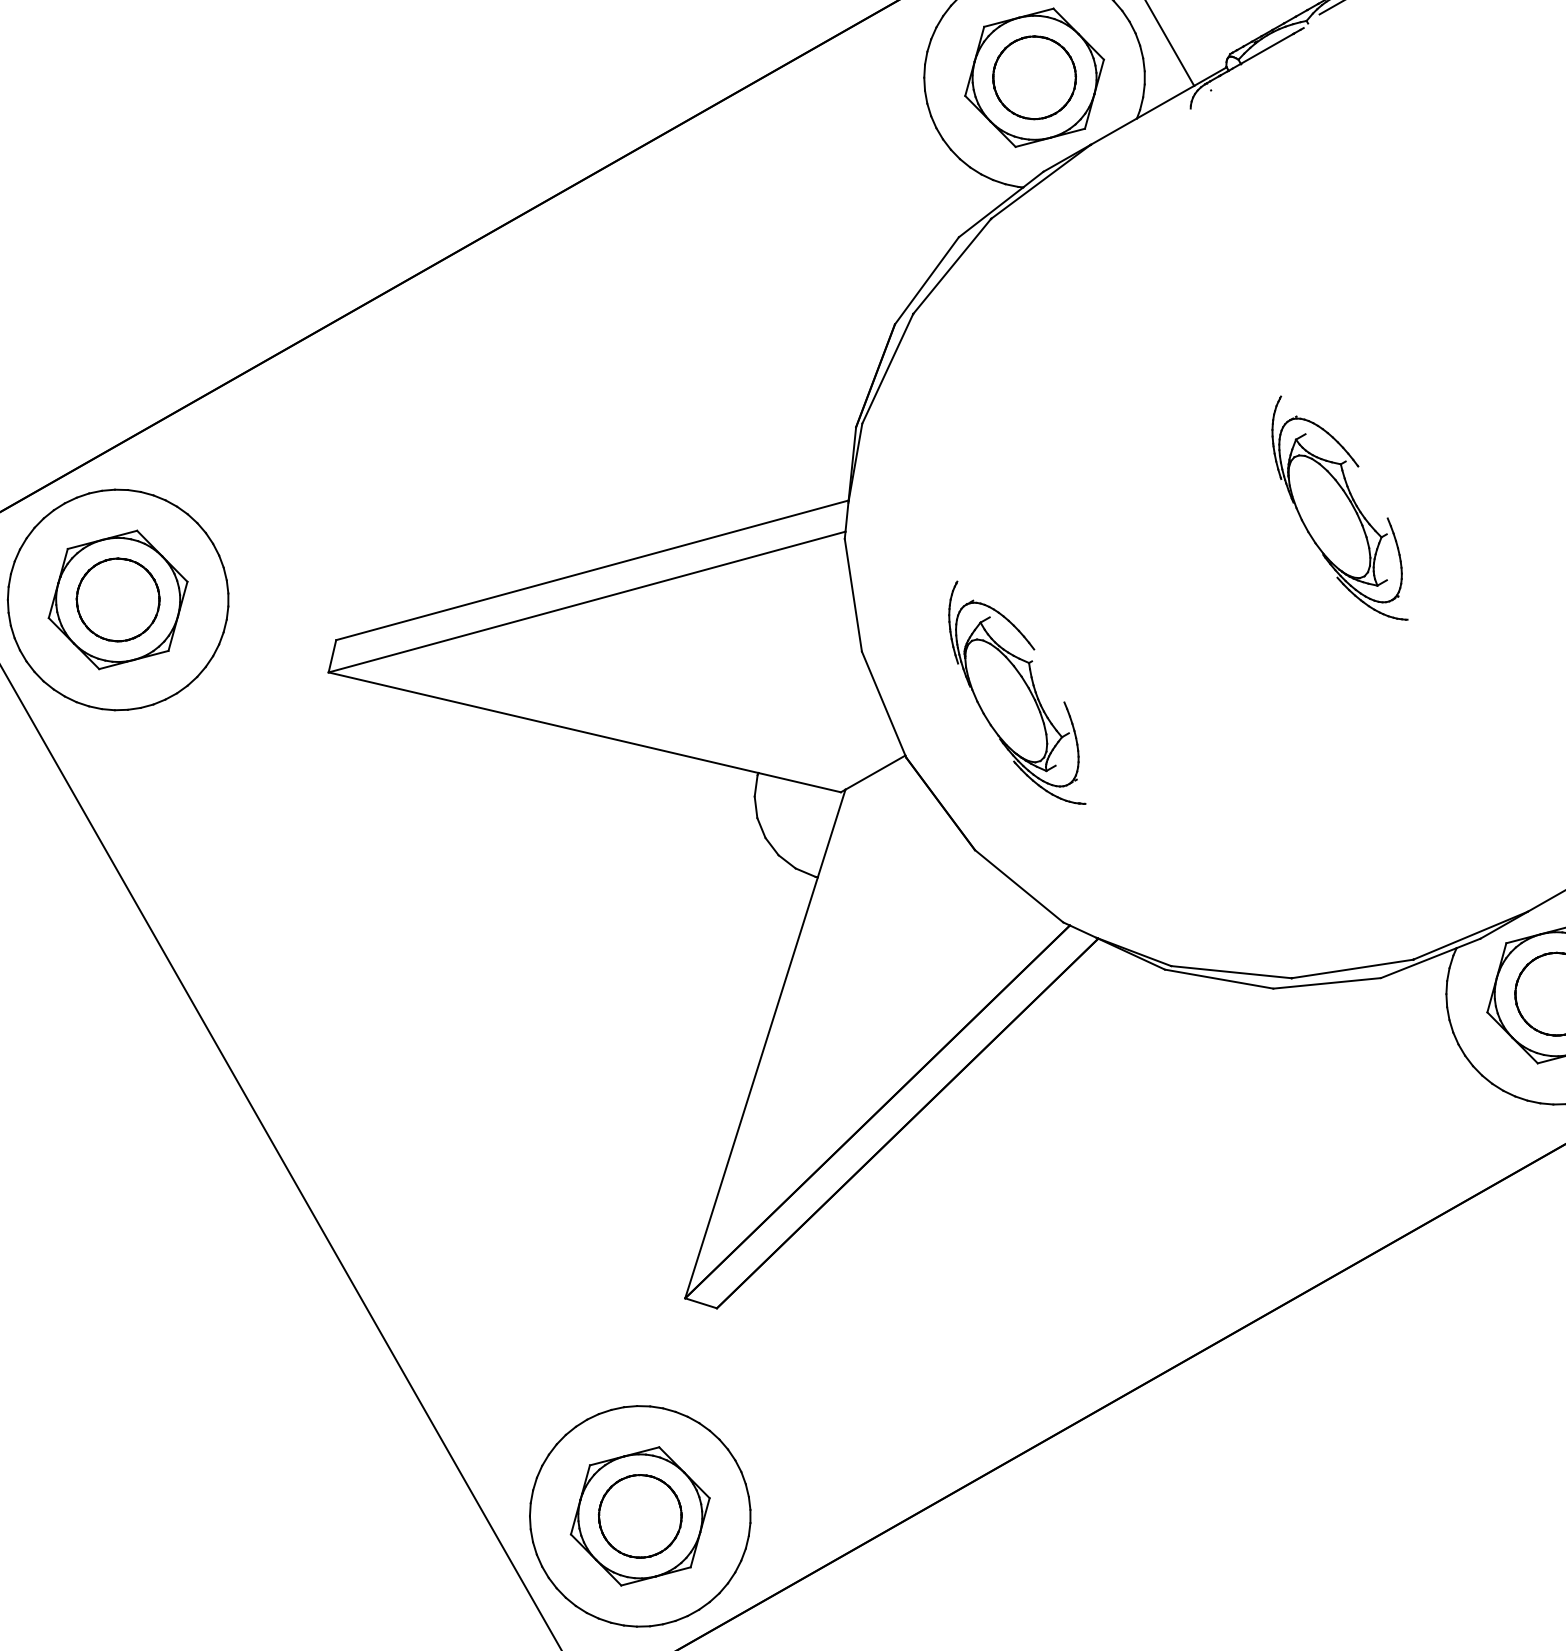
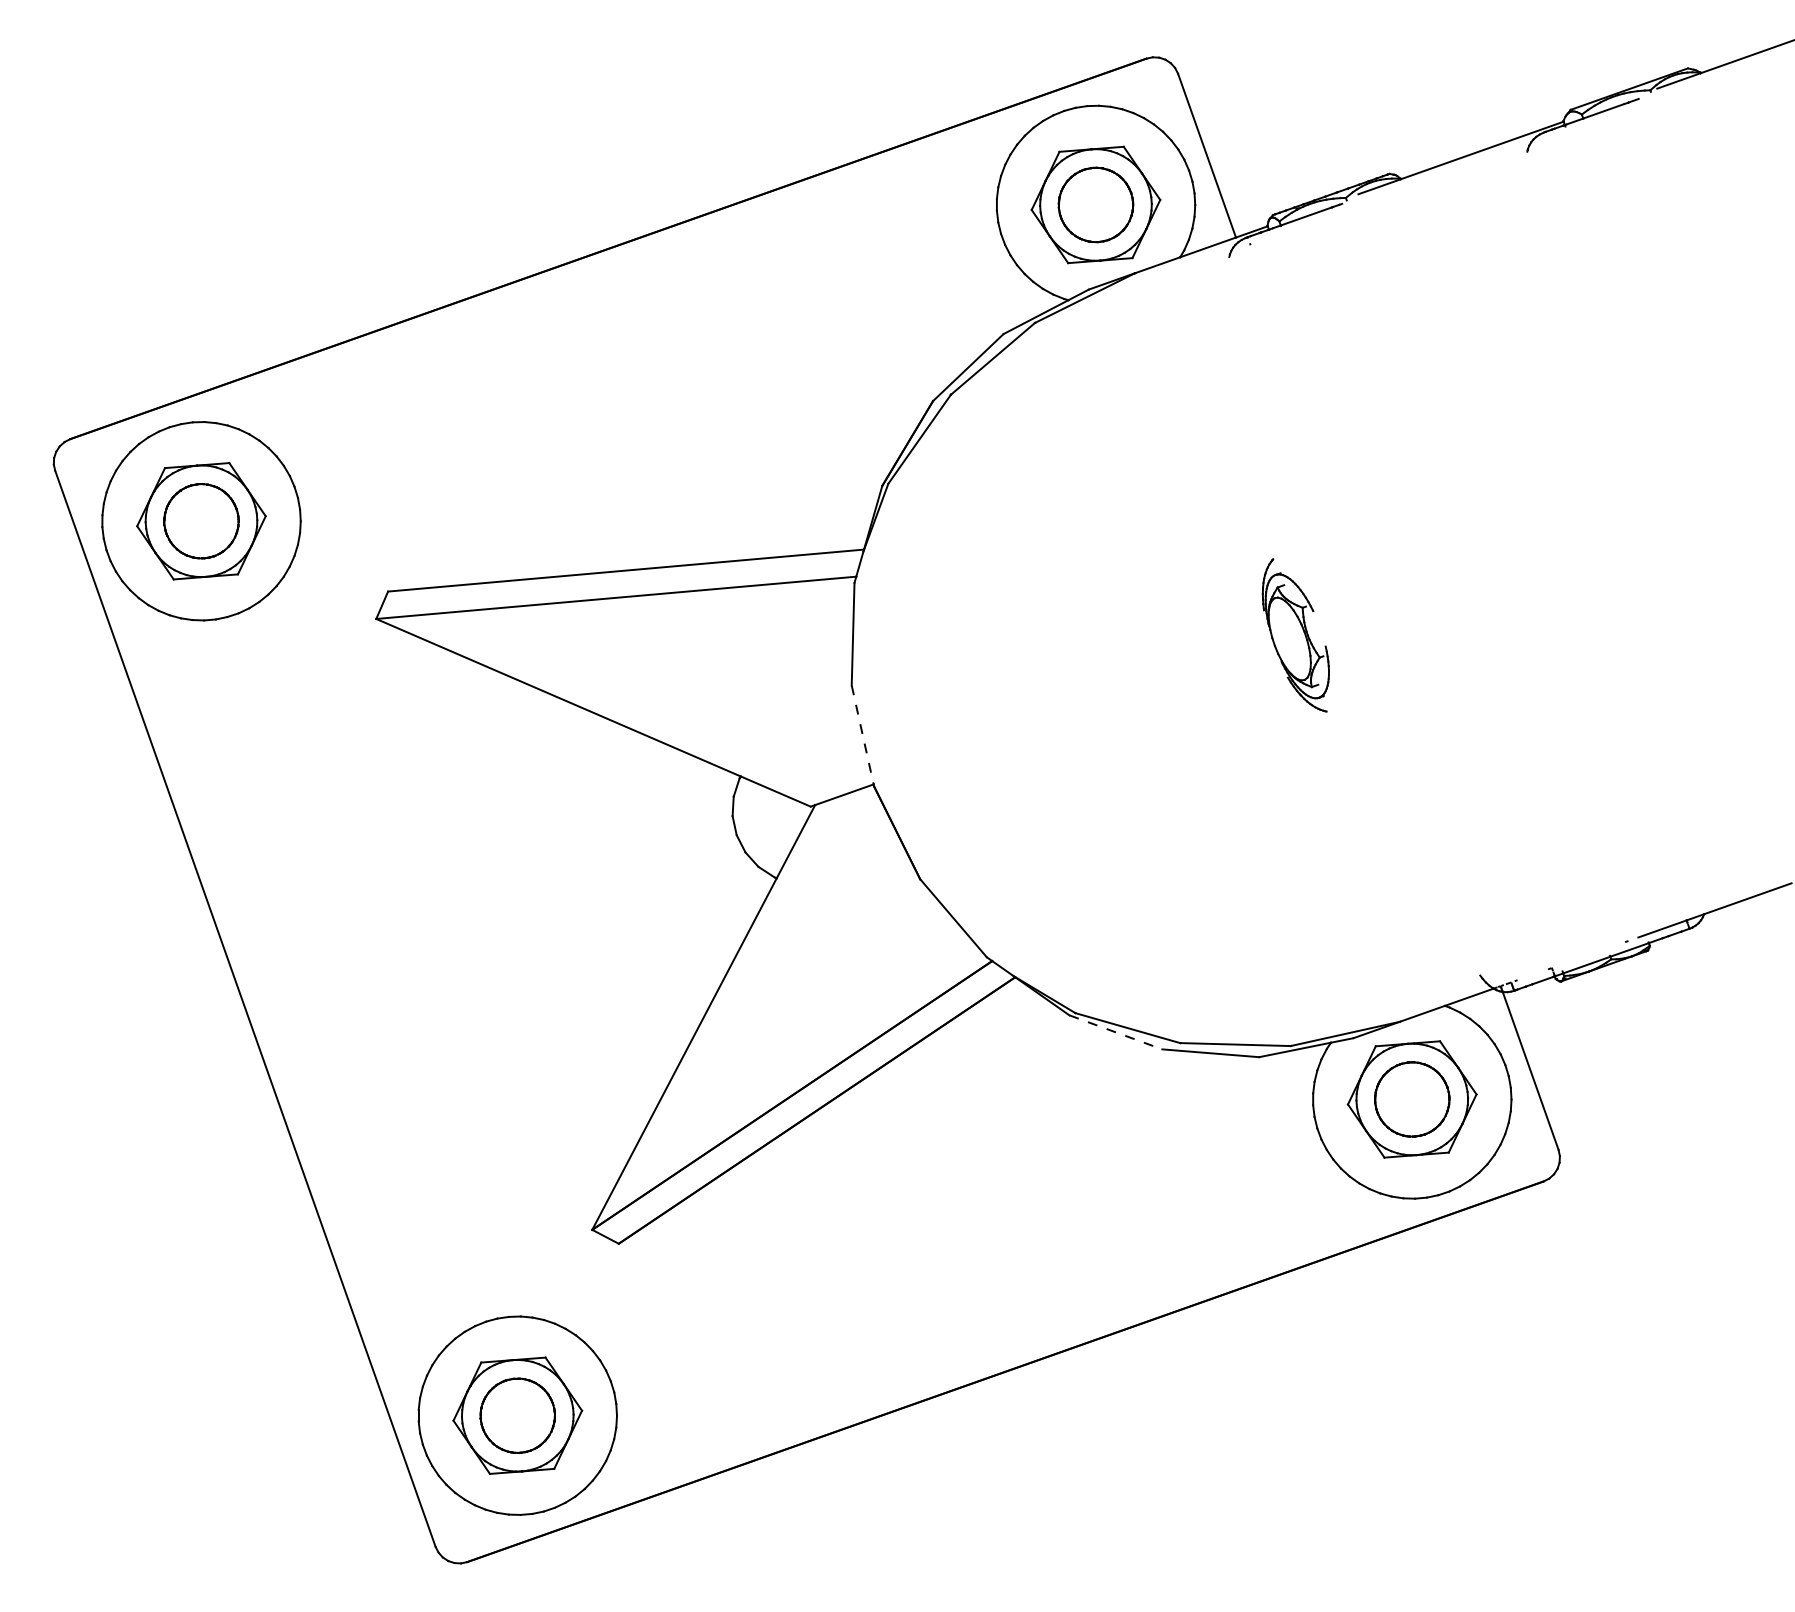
part: (1337, 509) -> (1295, 635), size x0.7
part: (1014, 693) -> (980, 746), removed
line: (883, 703) -> (862, 734), solid -> dashed
line: (1219, 979) -> (1116, 1032), solid -> dashed

